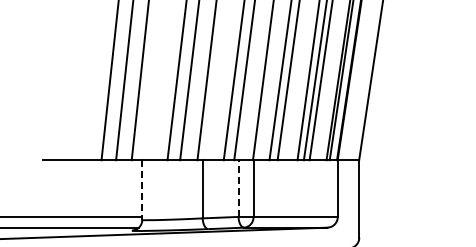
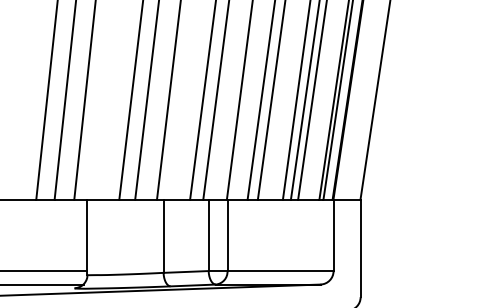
line: (238, 188) -> (208, 235), dashed -> solid
line: (142, 190) -> (87, 237), dashed -> solid

